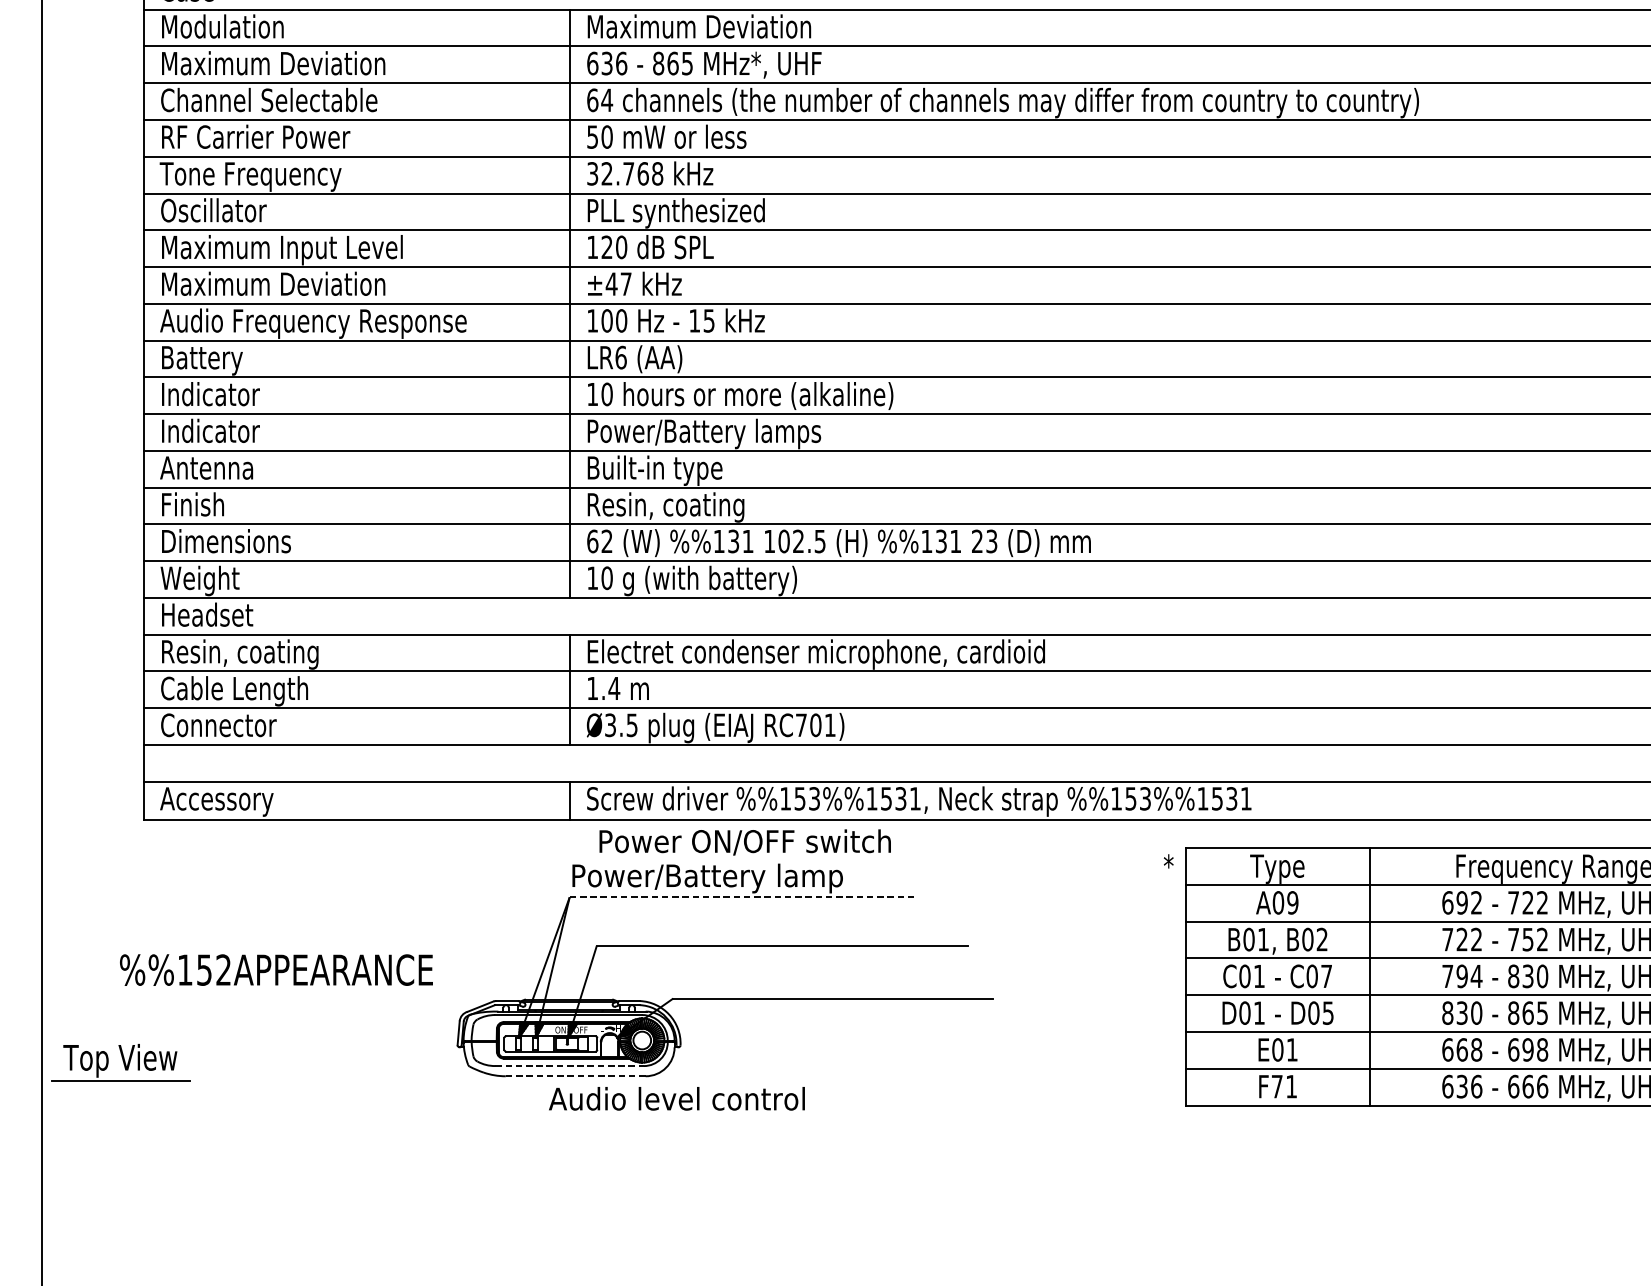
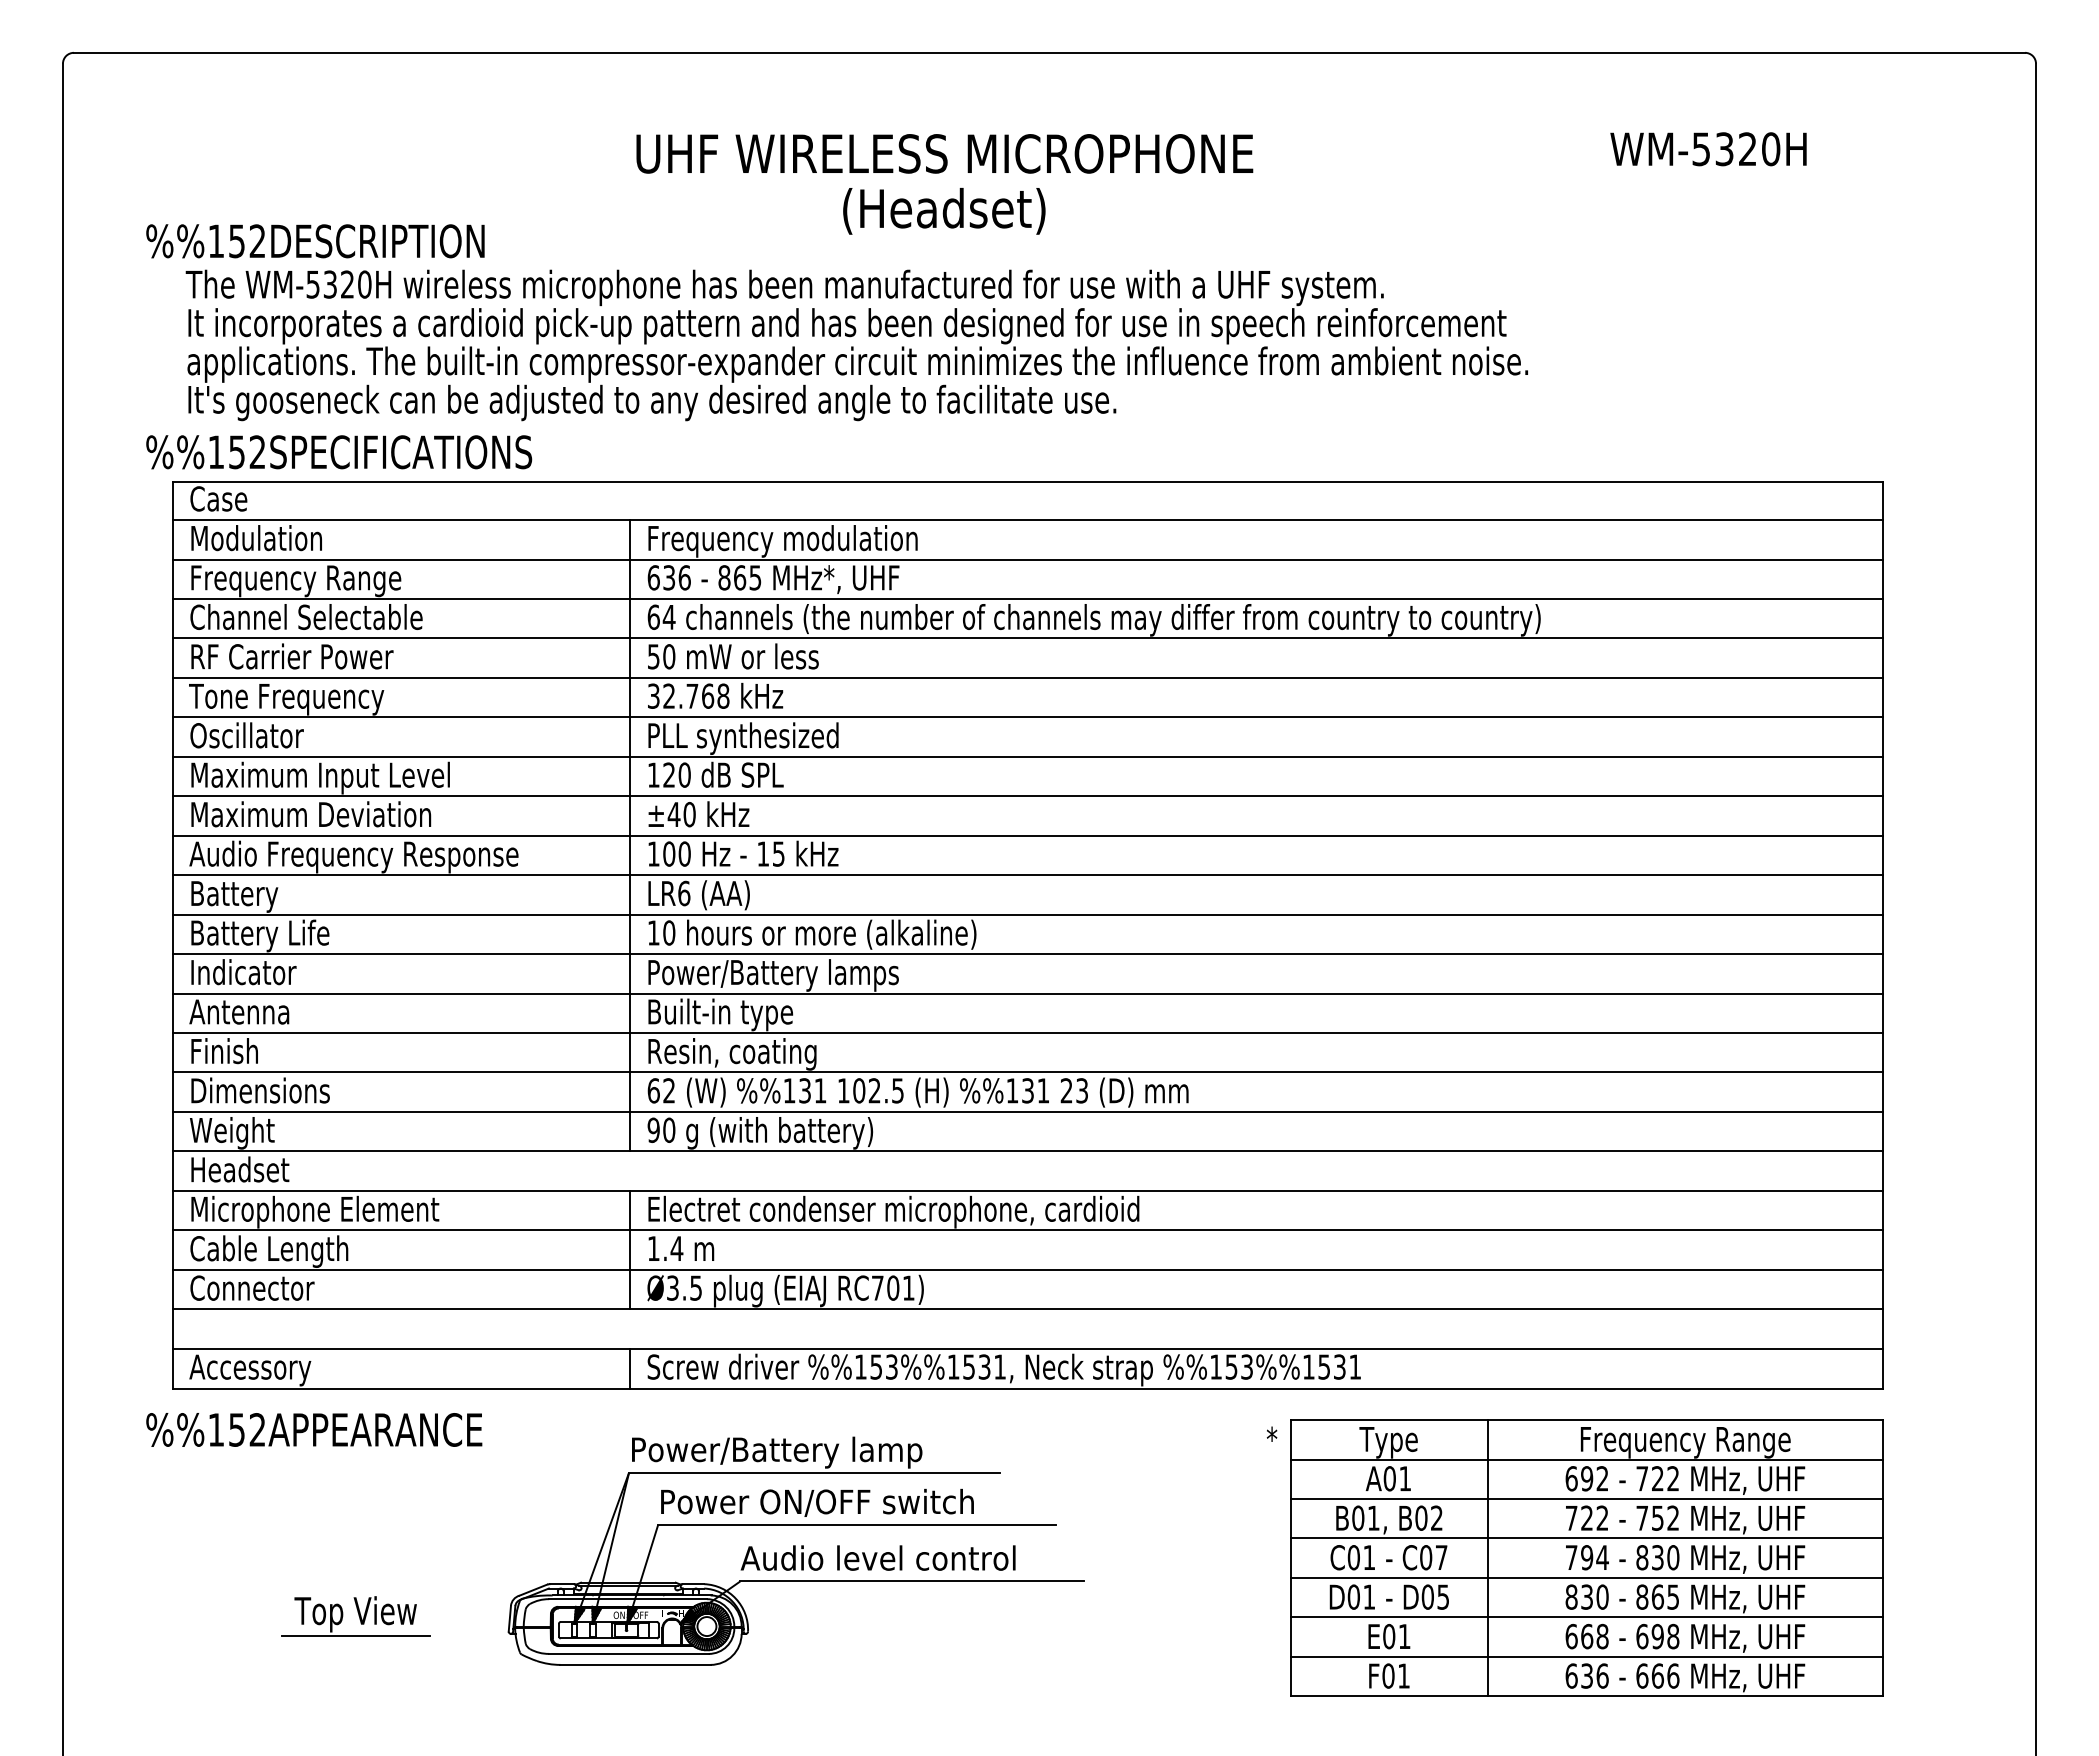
text: (713, 29) -> (783, 541), Maximum Deviation -> Frequency modulation
text: (274, 66) -> (312, 580), Maximum Deviation -> Frequency Range
text: (626, 284) -> (689, 814), ±47 -> ±40
text: (227, 396) -> (261, 935), Indicator -> Battery Life
text: (592, 578) -> (653, 1130), 10 -> 90
text: (278, 653) -> (316, 1211), Resin, coating -> Microphone Element
text: (745, 842) -> (817, 1502), moved
line: (743, 897) -> (815, 1472), dashed -> solid
text: (1293, 902) -> (1405, 1478), A09 -> A01
text: (276, 969) -> (314, 1429), moved
part: (120, 1062) -> (355, 1616), moved
line: (569, 1065) -> (628, 1653), dashed -> solid
line: (576, 1075) -> (636, 1664), dashed -> solid
text: (1277, 1086) -> (1388, 1675), F71 -> F01
text: (676, 1098) -> (877, 1557), moved

